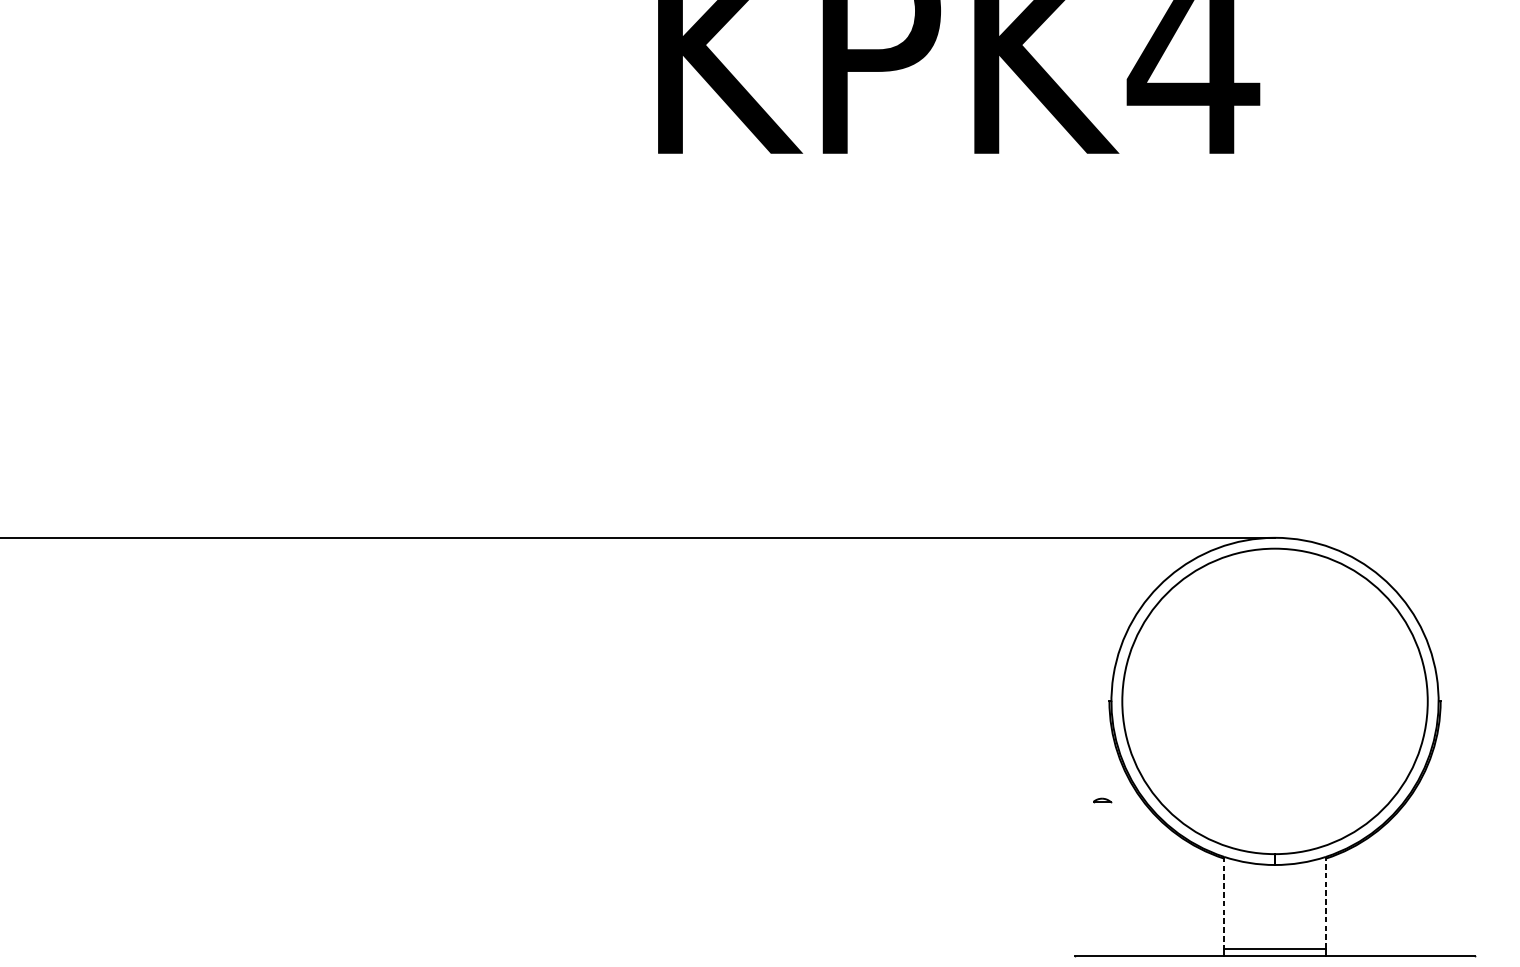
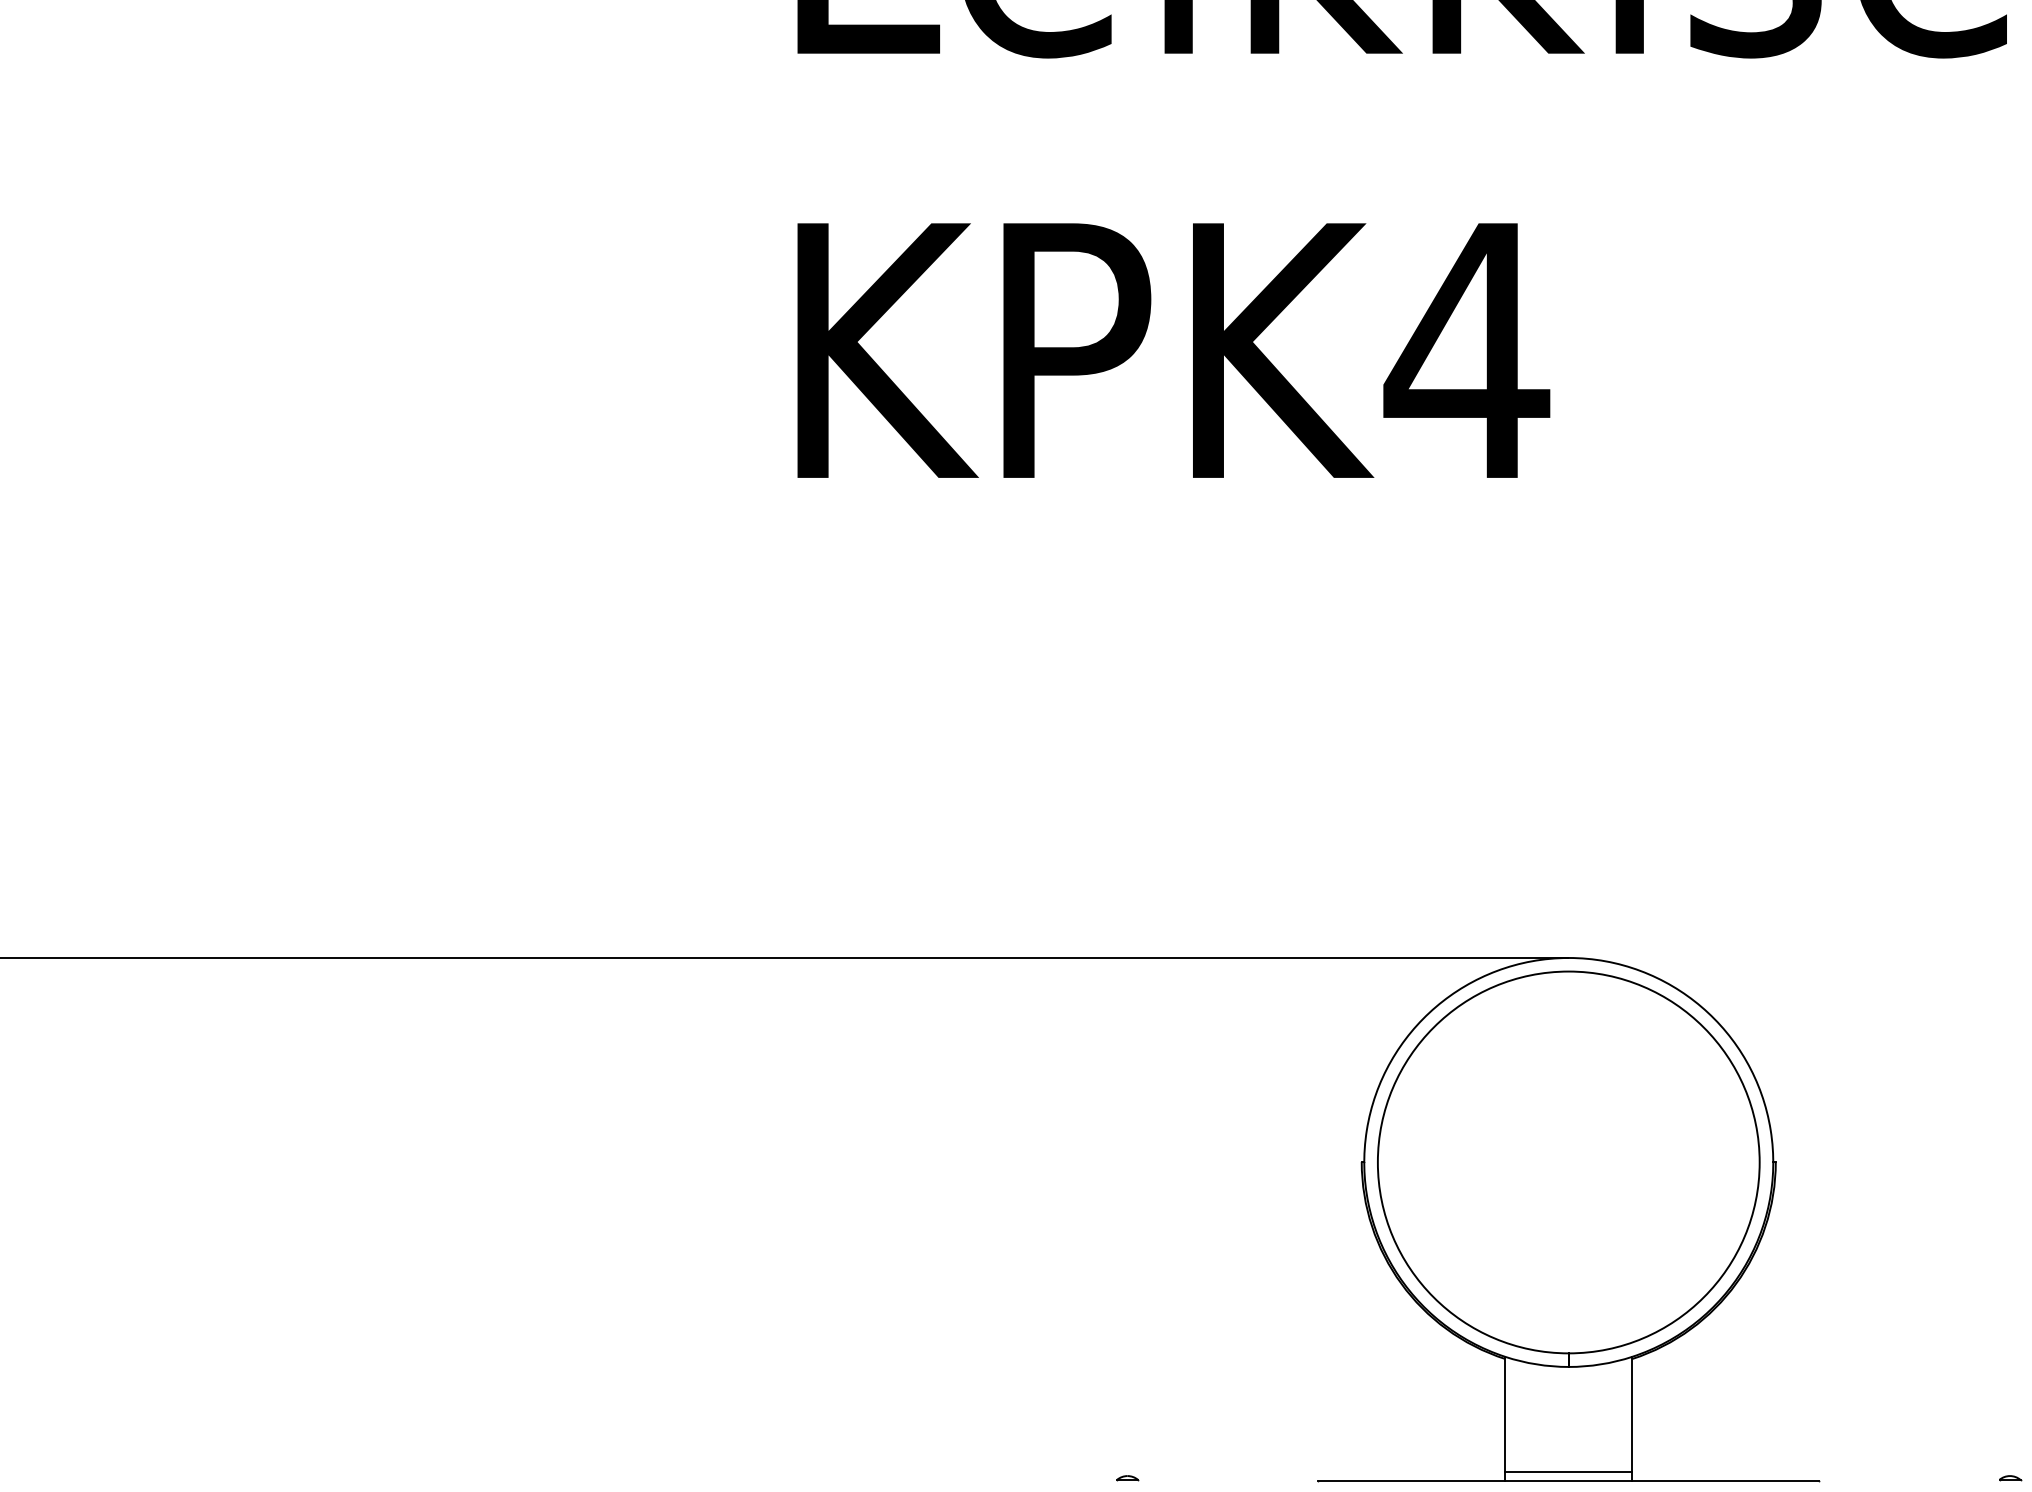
part: (1102, 800) -> (1127, 1478), moved
line: (1326, 902) -> (1632, 1413), dashed -> solid
line: (1224, 903) -> (1505, 1414), dashed -> solid

